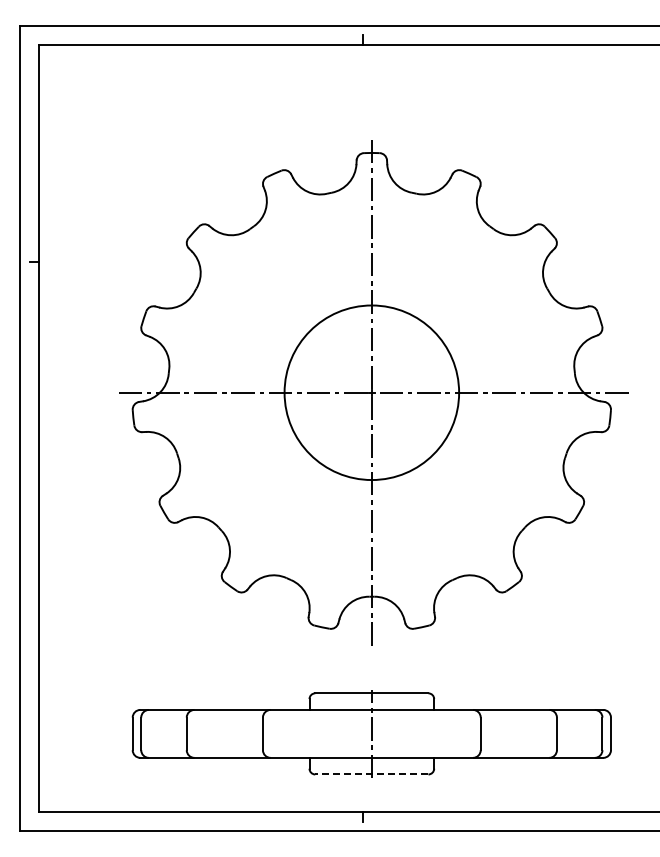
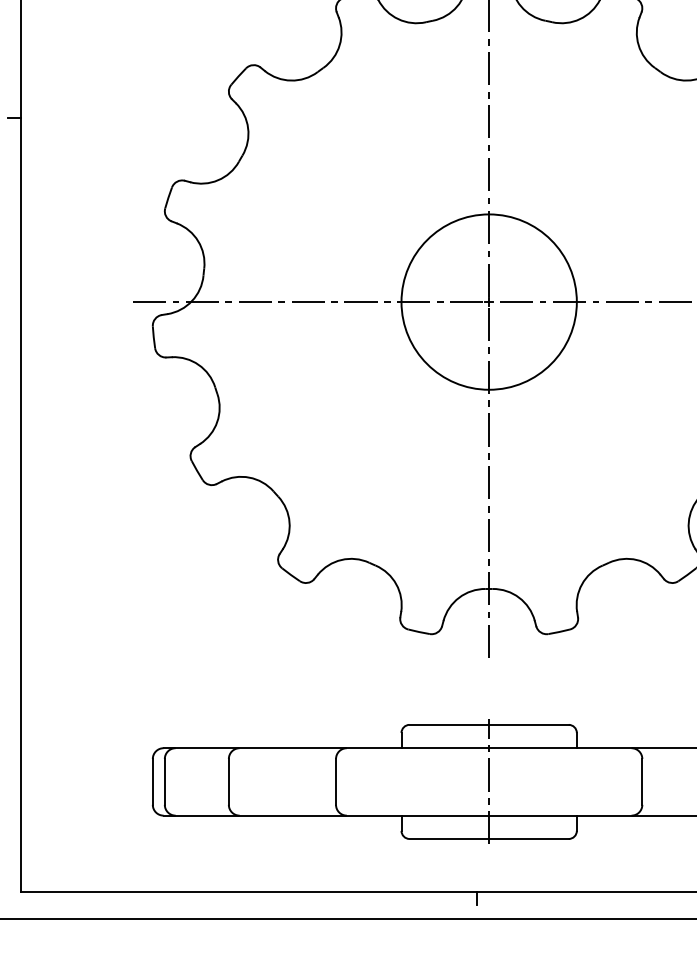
circle: (371, 392) -> (488, 301), size x0.71
line: (371, 774) -> (488, 839), dashed -> solid

